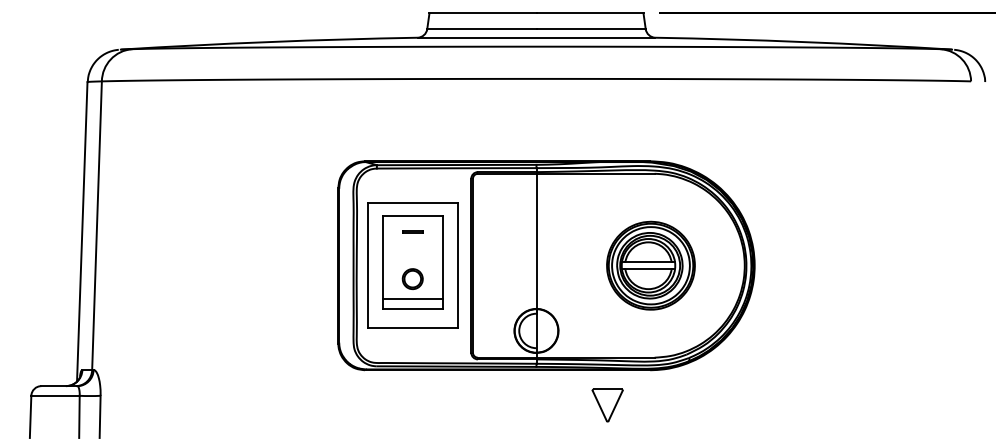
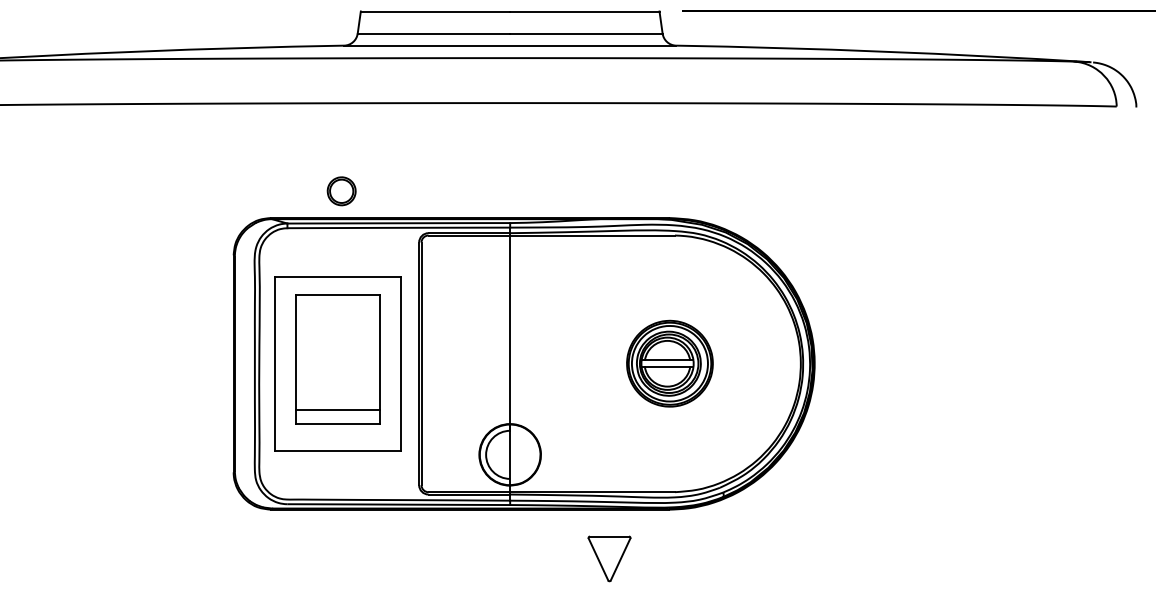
line: (412, 231) -> (337, 316), removed
part: (650, 265) -> (669, 363), size x0.7
part: (412, 278) -> (341, 190), moved

